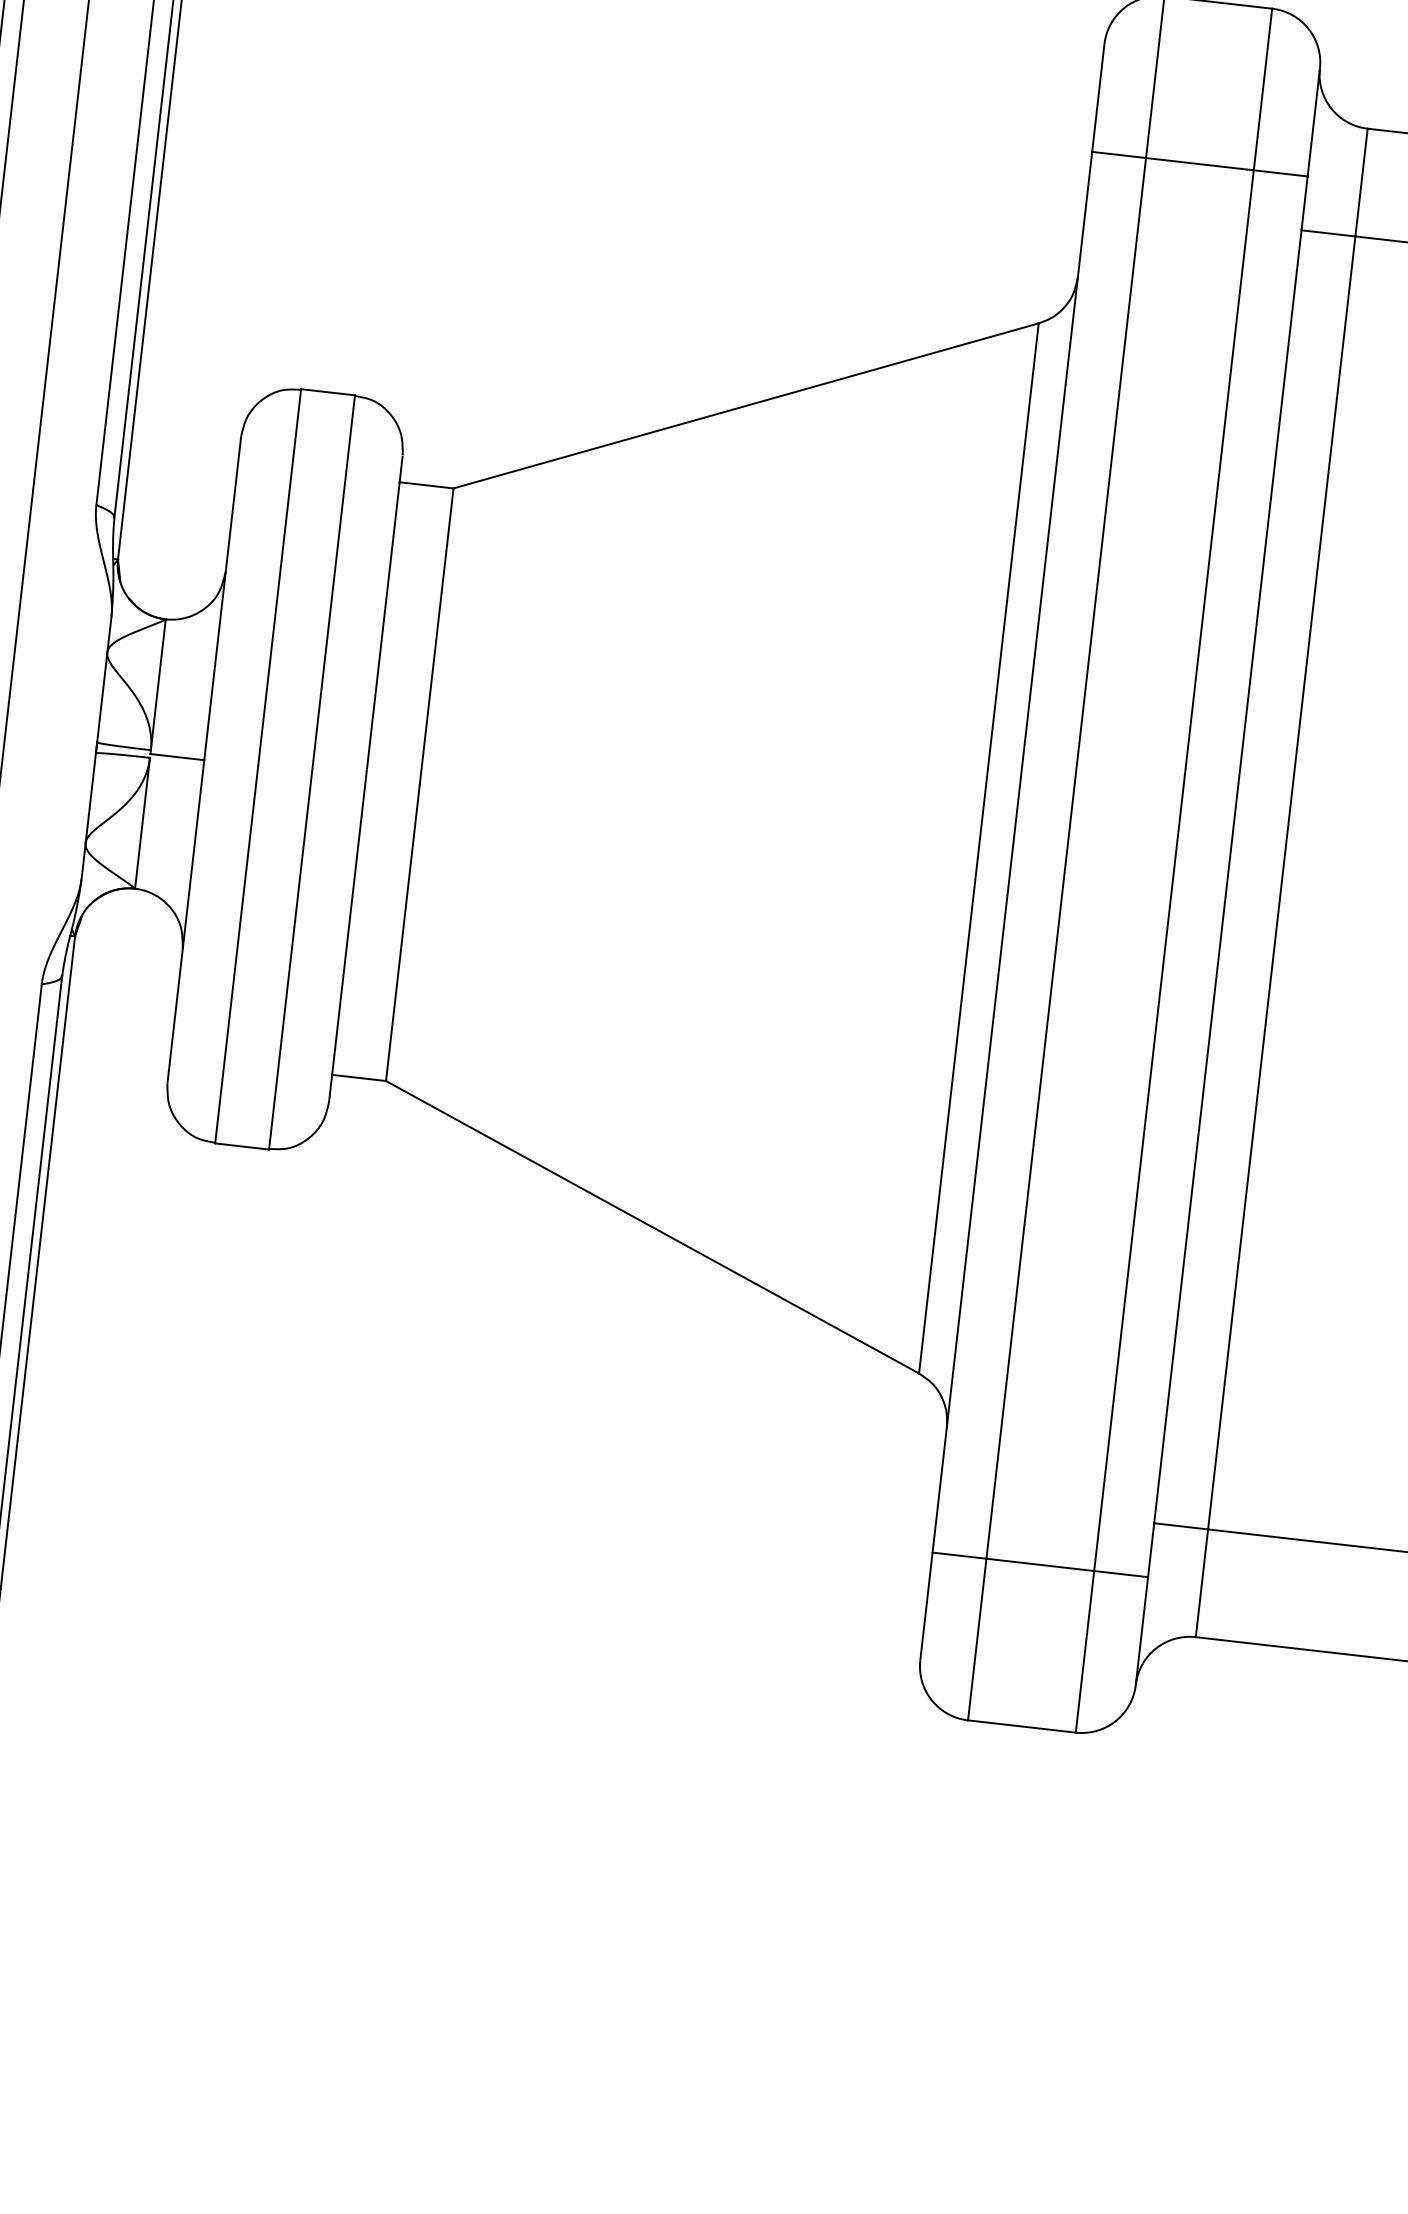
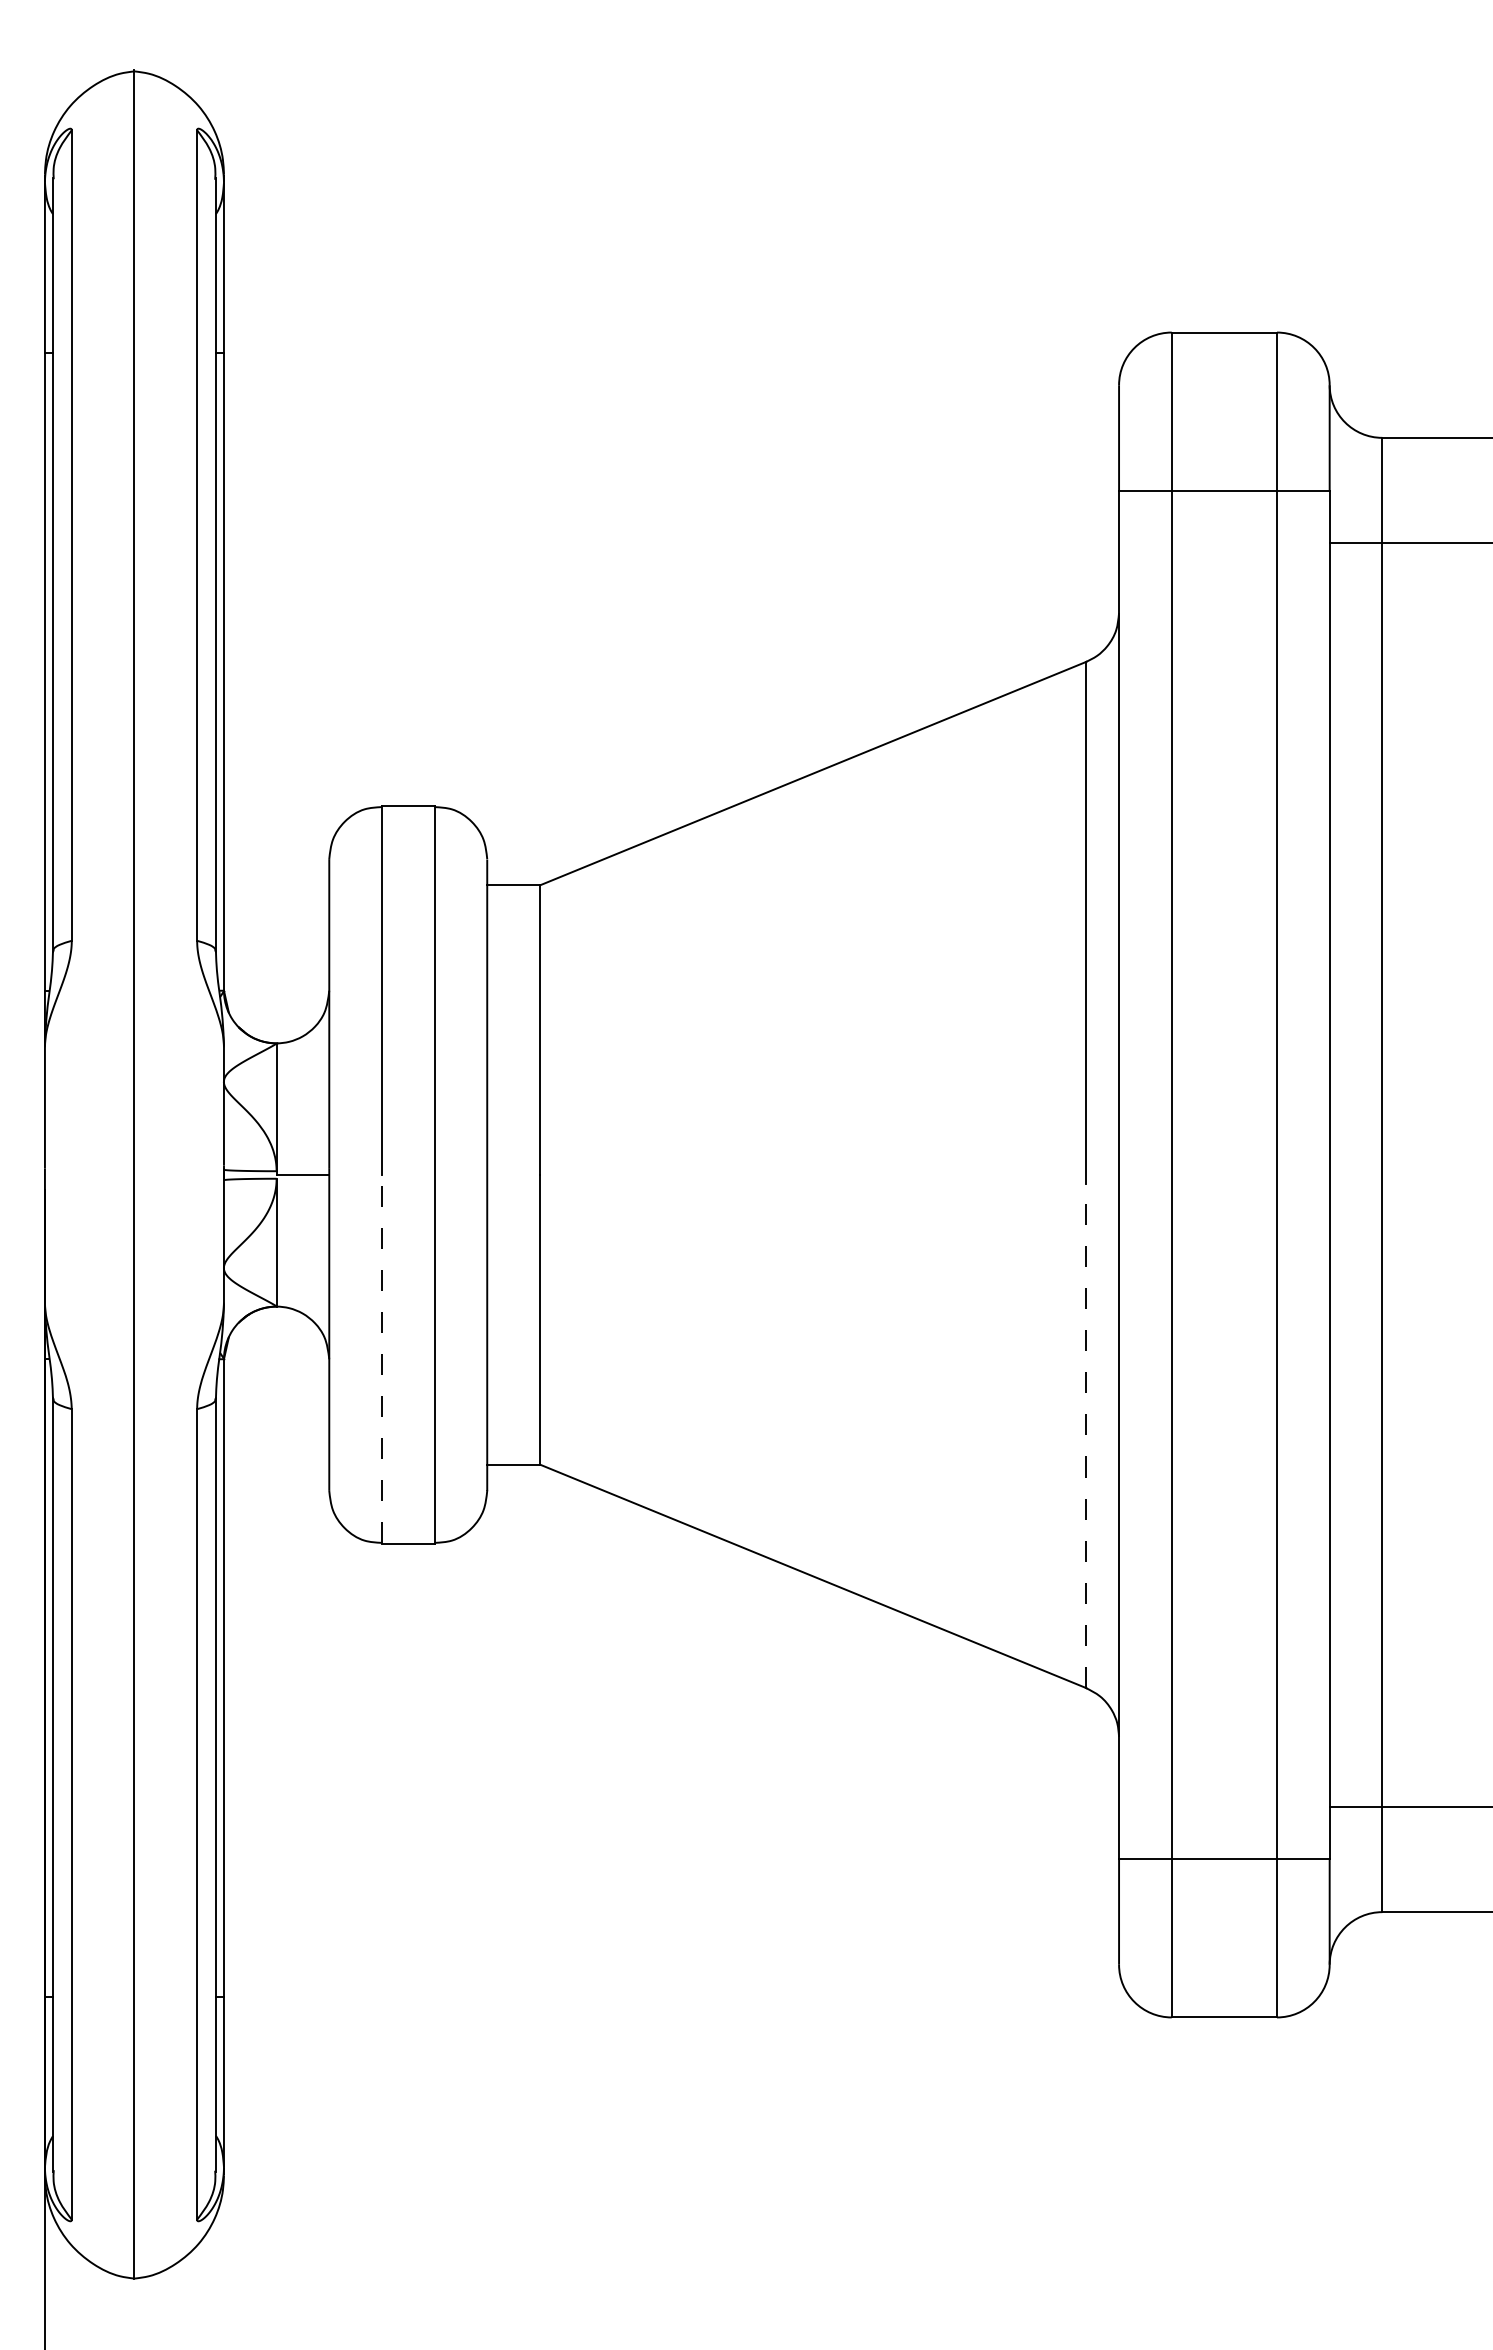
line: (236, 954) -> (381, 1358), solid -> dashed
line: (948, 1116) -> (1086, 1436), solid -> dashed

